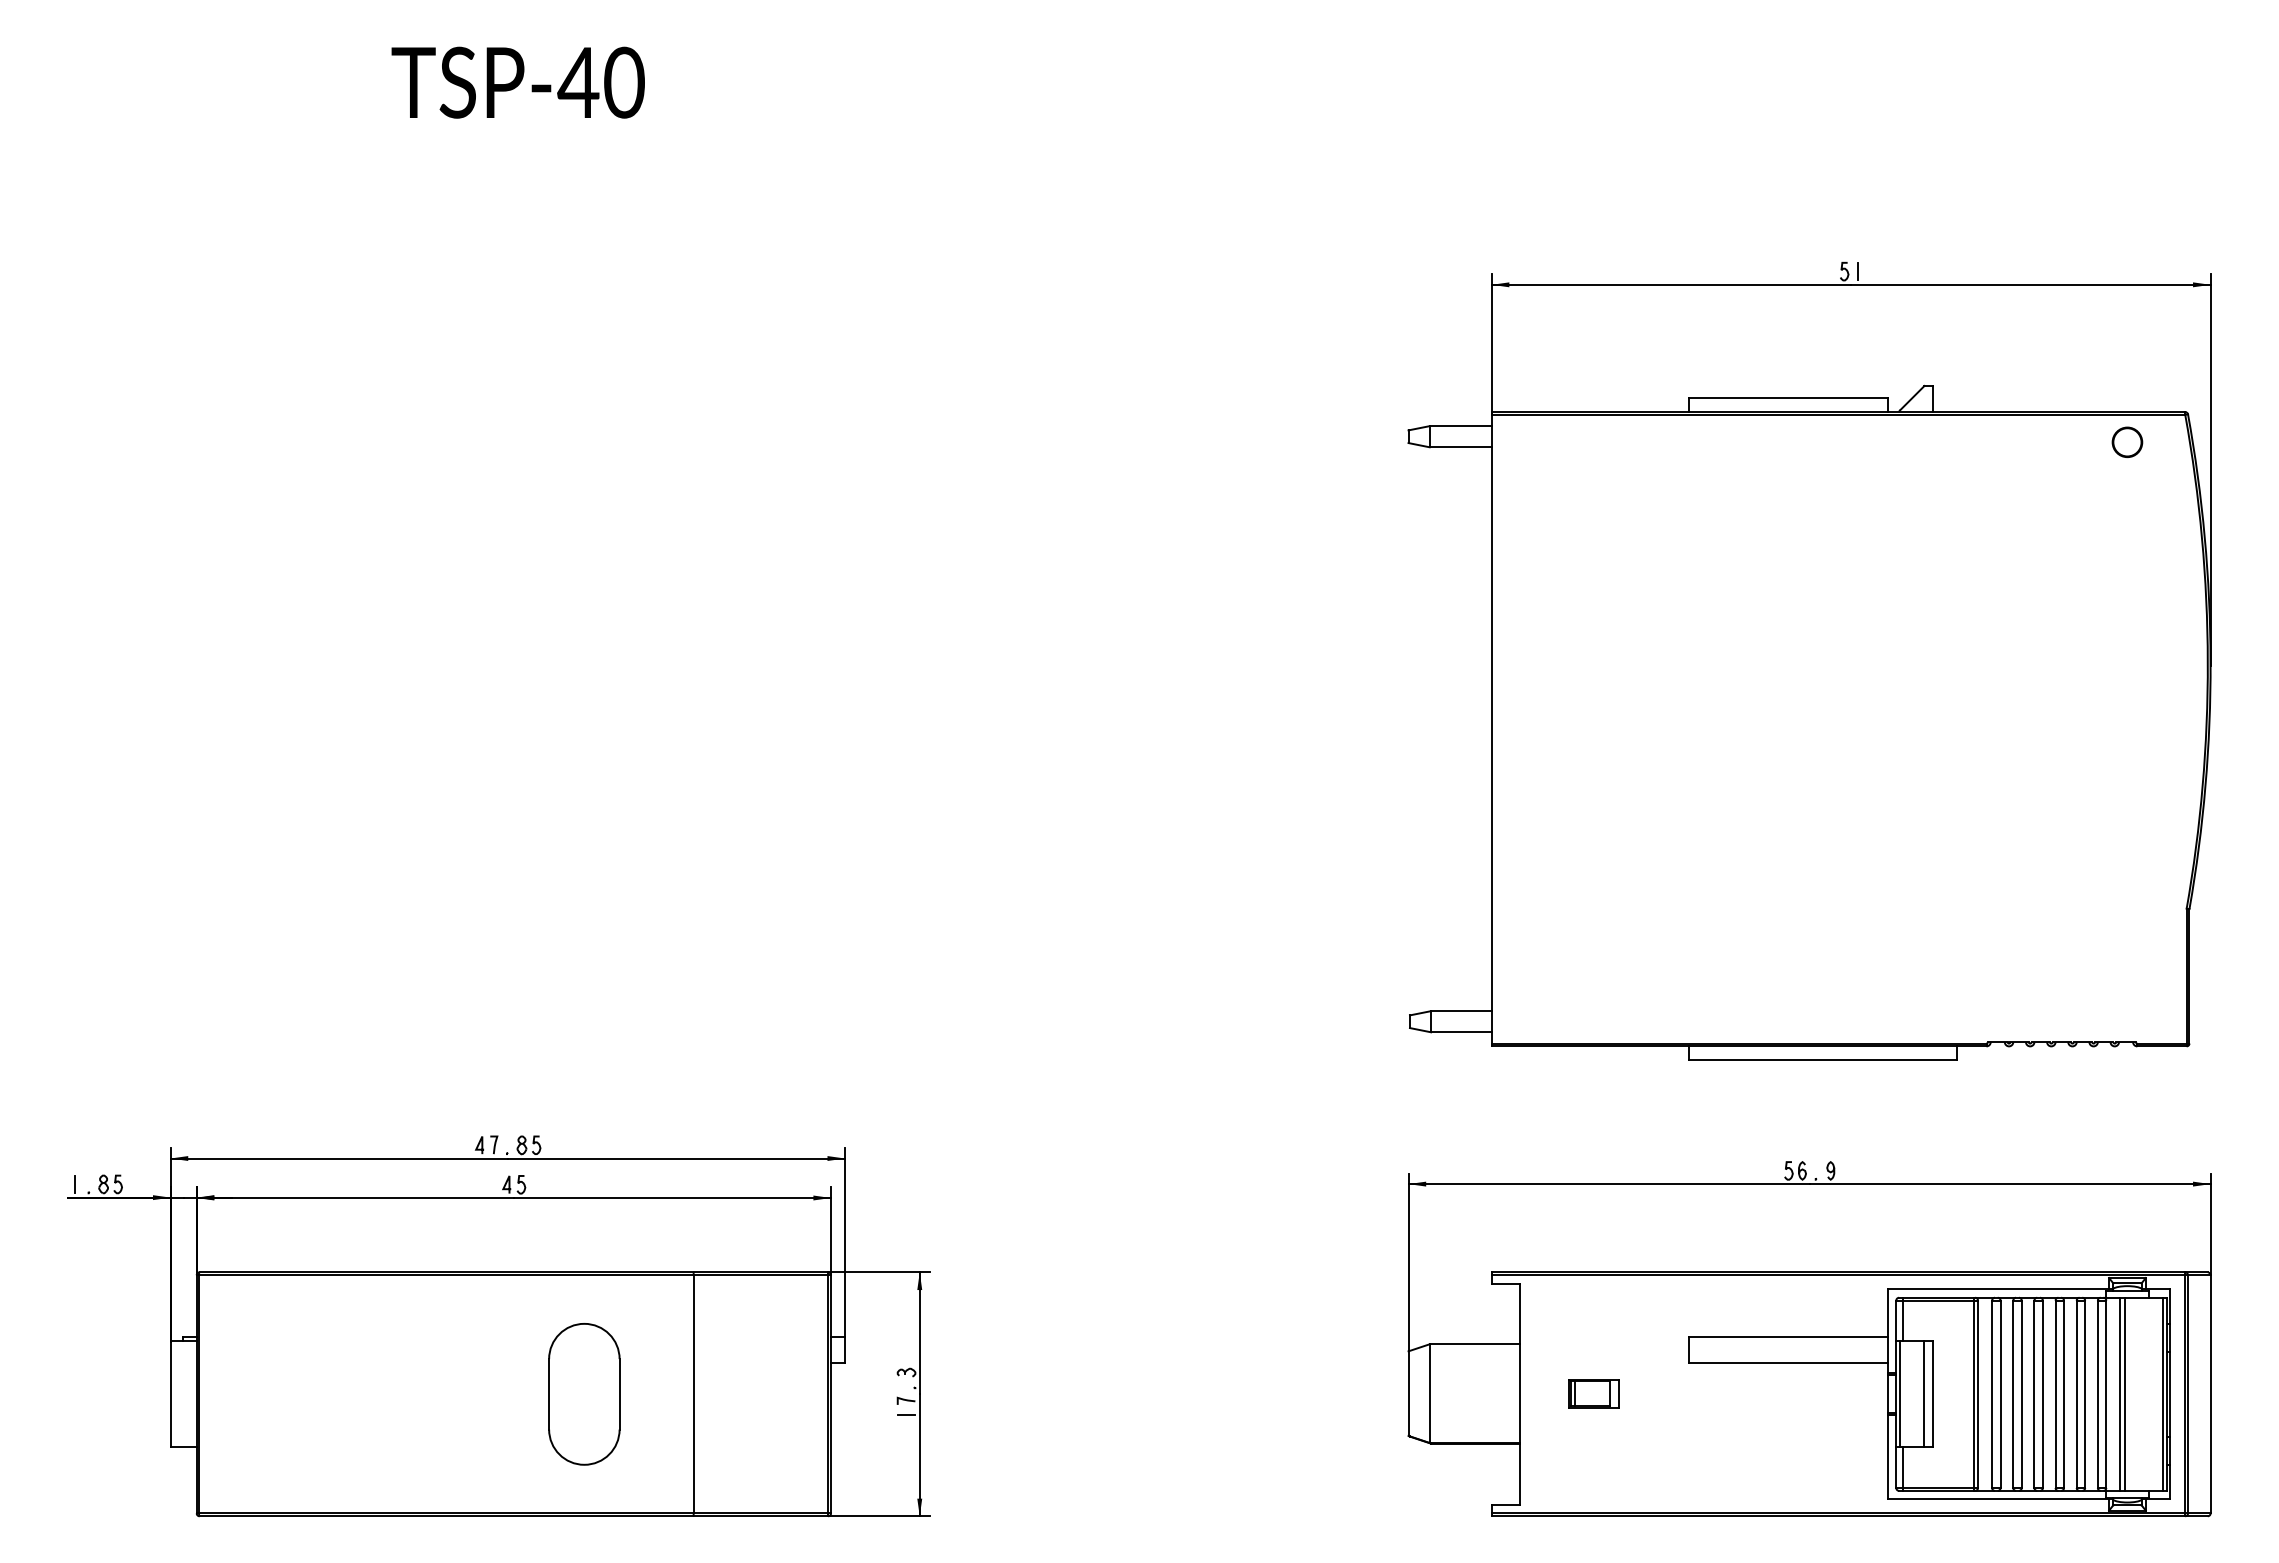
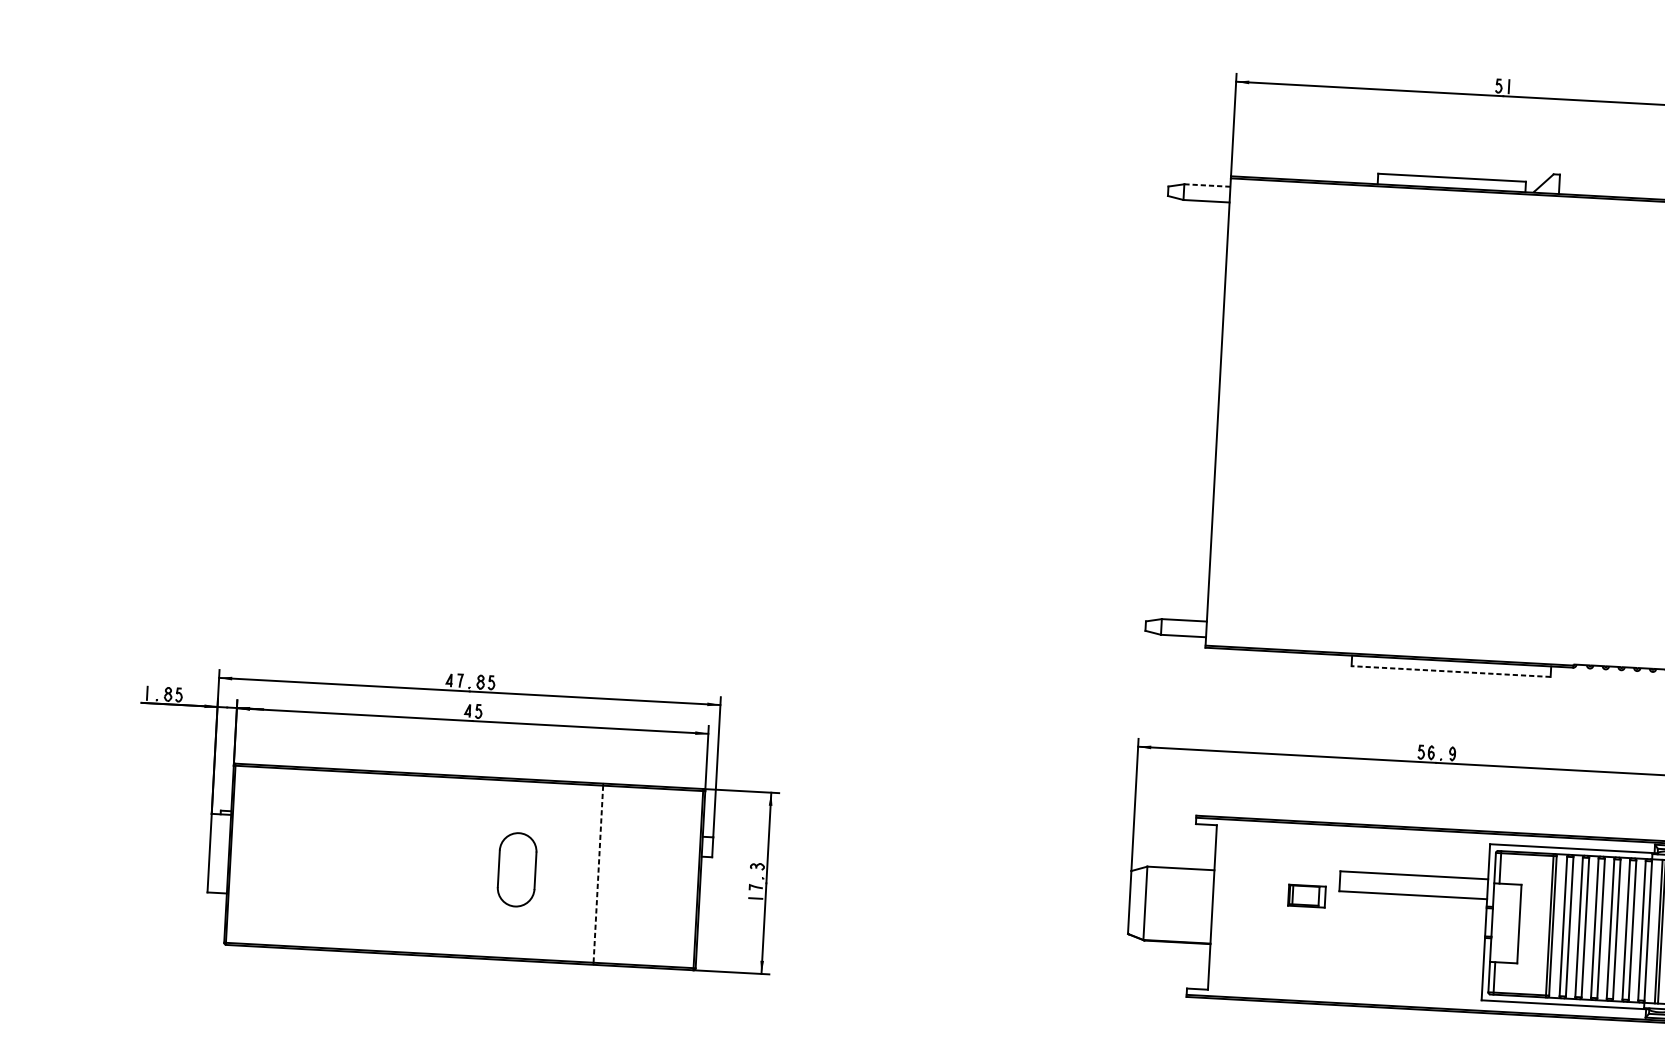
line: (1460, 426) -> (1207, 185), solid -> dashed
line: (1822, 1060) -> (1450, 671), solid -> dashed
part: (1593, 1393) -> (1306, 895), moved
part: (584, 1394) -> (517, 869), size x0.7
line: (693, 1394) -> (598, 874), solid -> dashed
line: (1900, 1394) -> (1495, 922), removed
line: (1924, 1394) -> (1513, 923), removed

